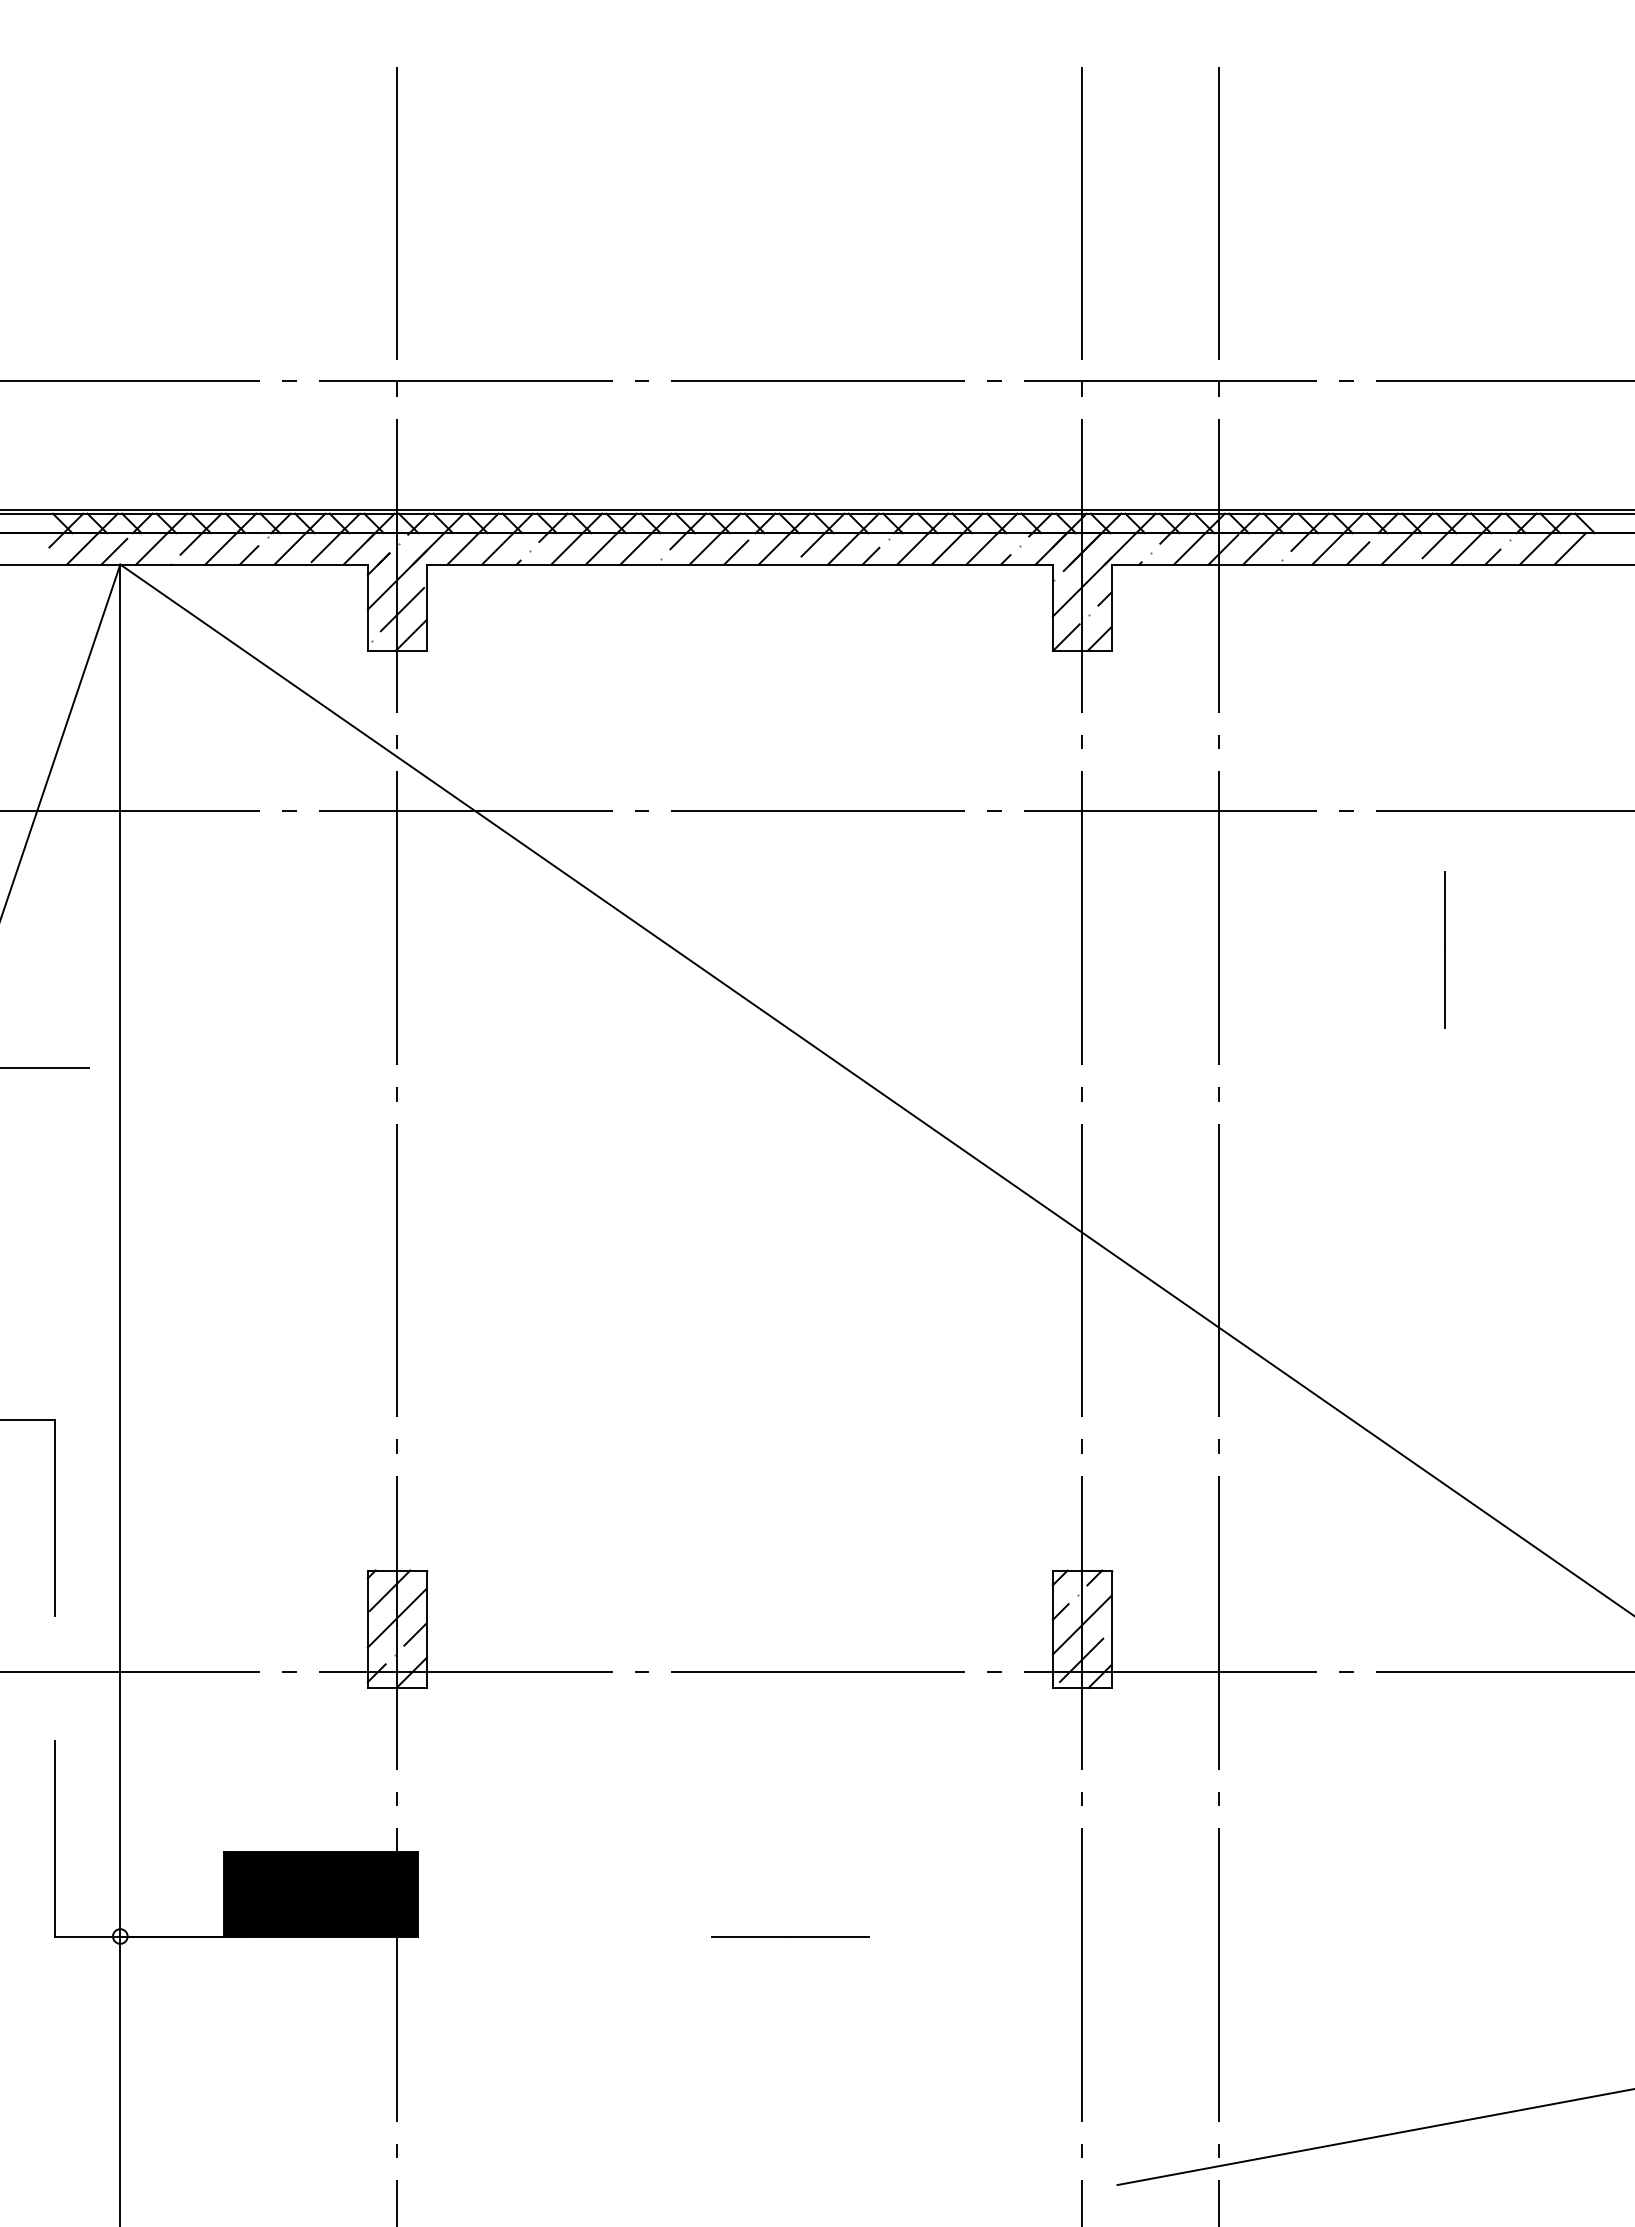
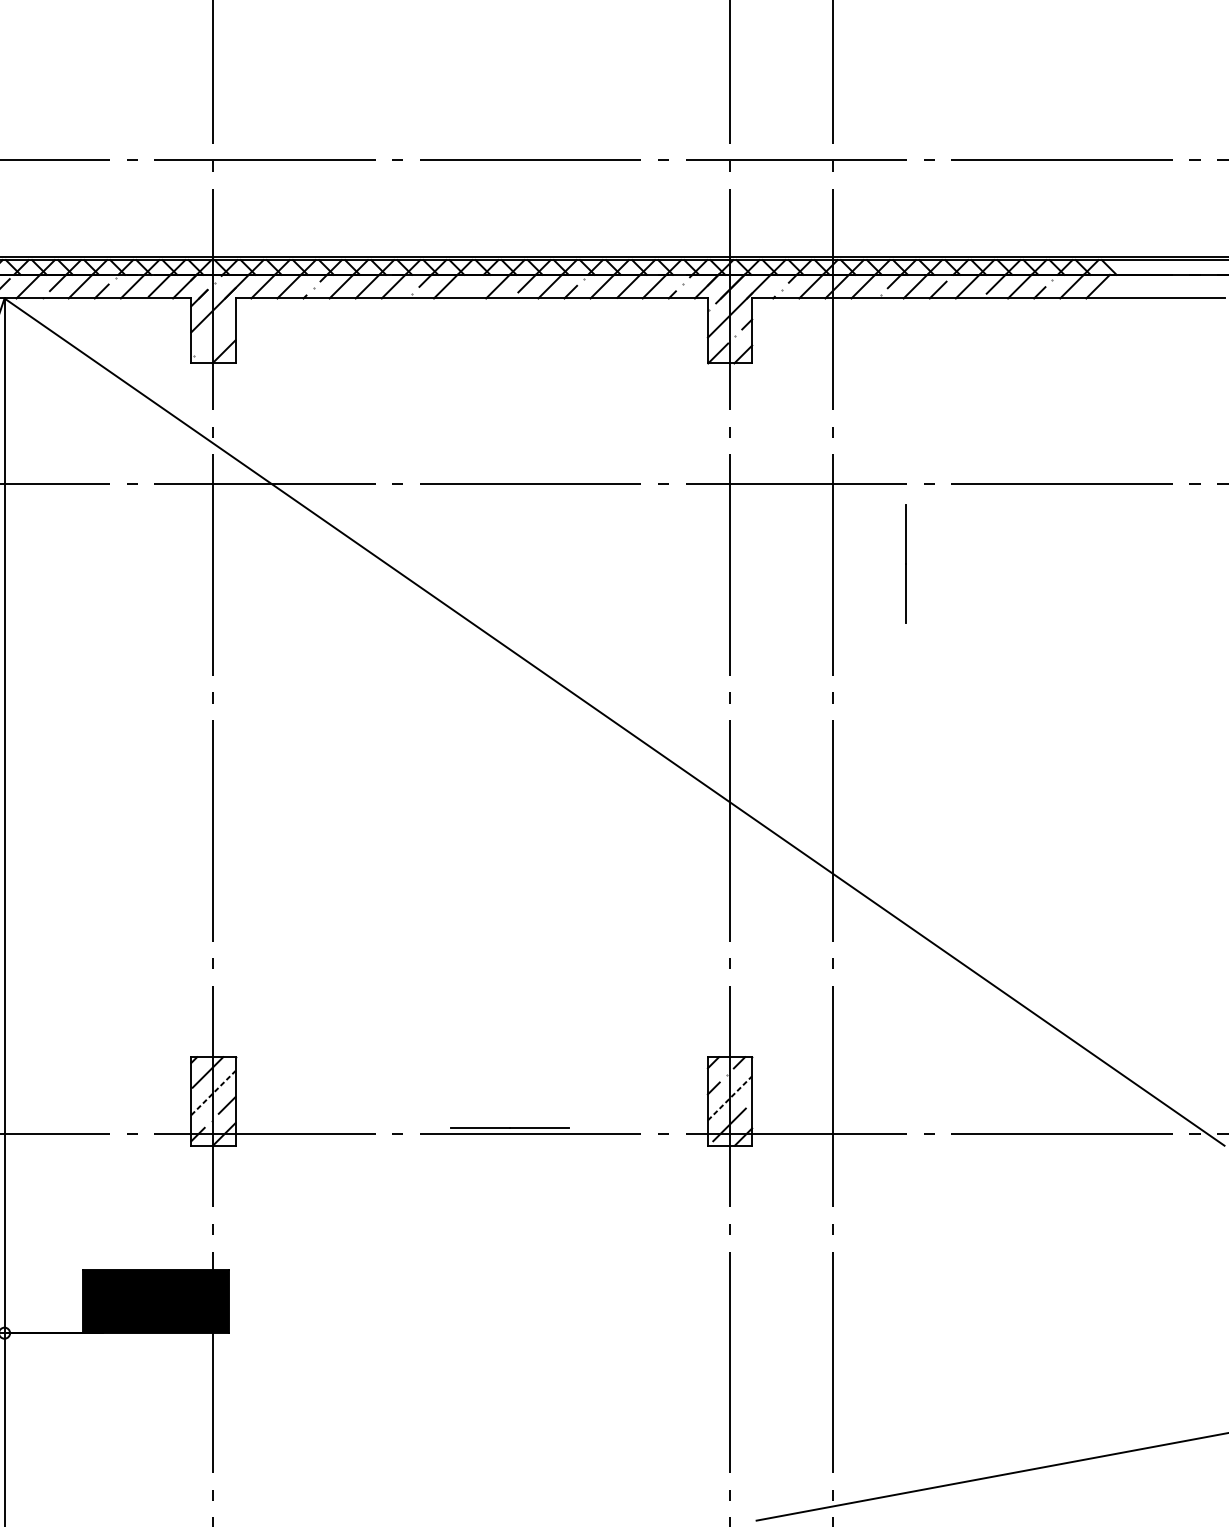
line: (736, 552) -> (469, 289), removed
line: (402, 609) -> (217, 332), removed
line: (1444, 949) -> (905, 563), moved
line: (397, 1618) -> (213, 1093), solid -> dashed
line: (1082, 1625) -> (730, 1098), solid -> dashed
line: (790, 1936) -> (510, 1128), moved

